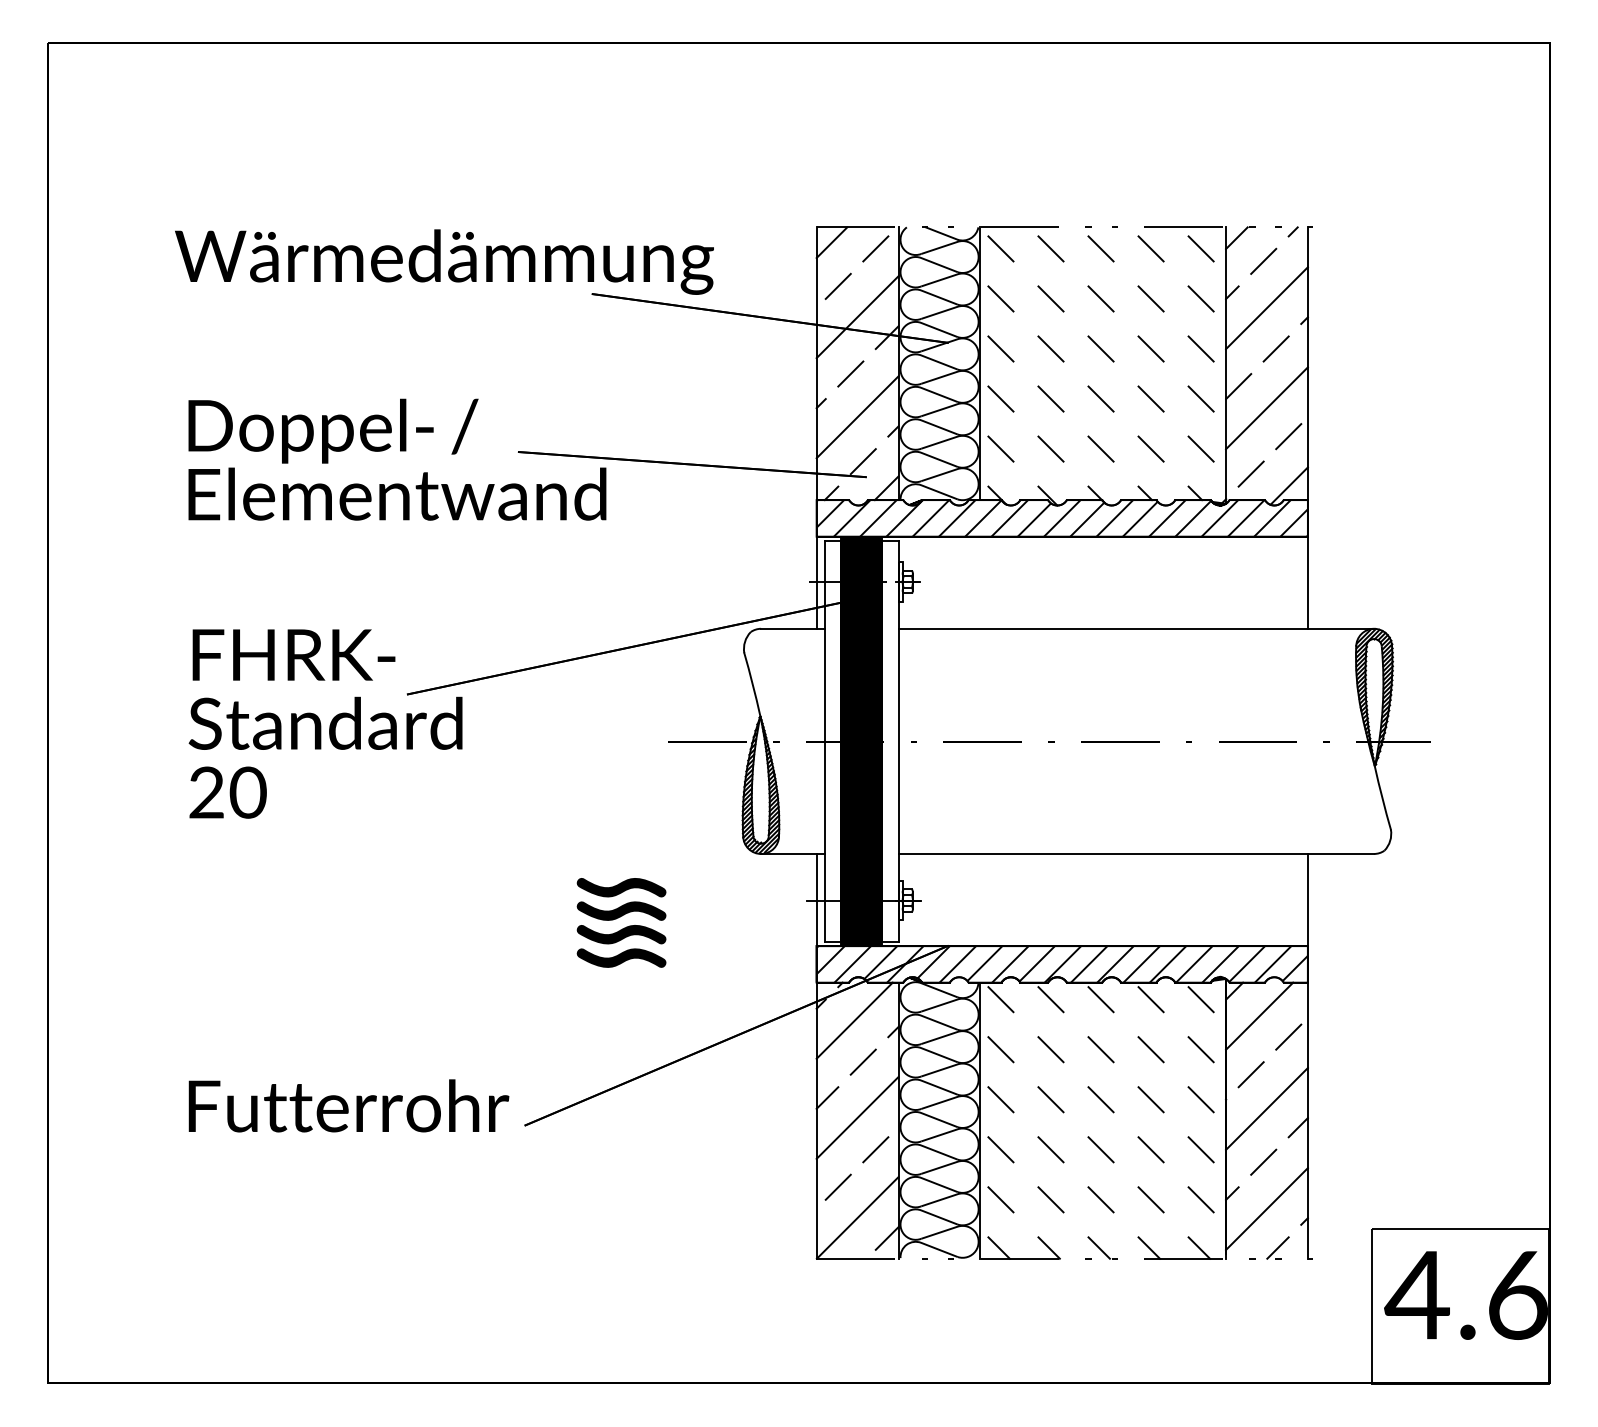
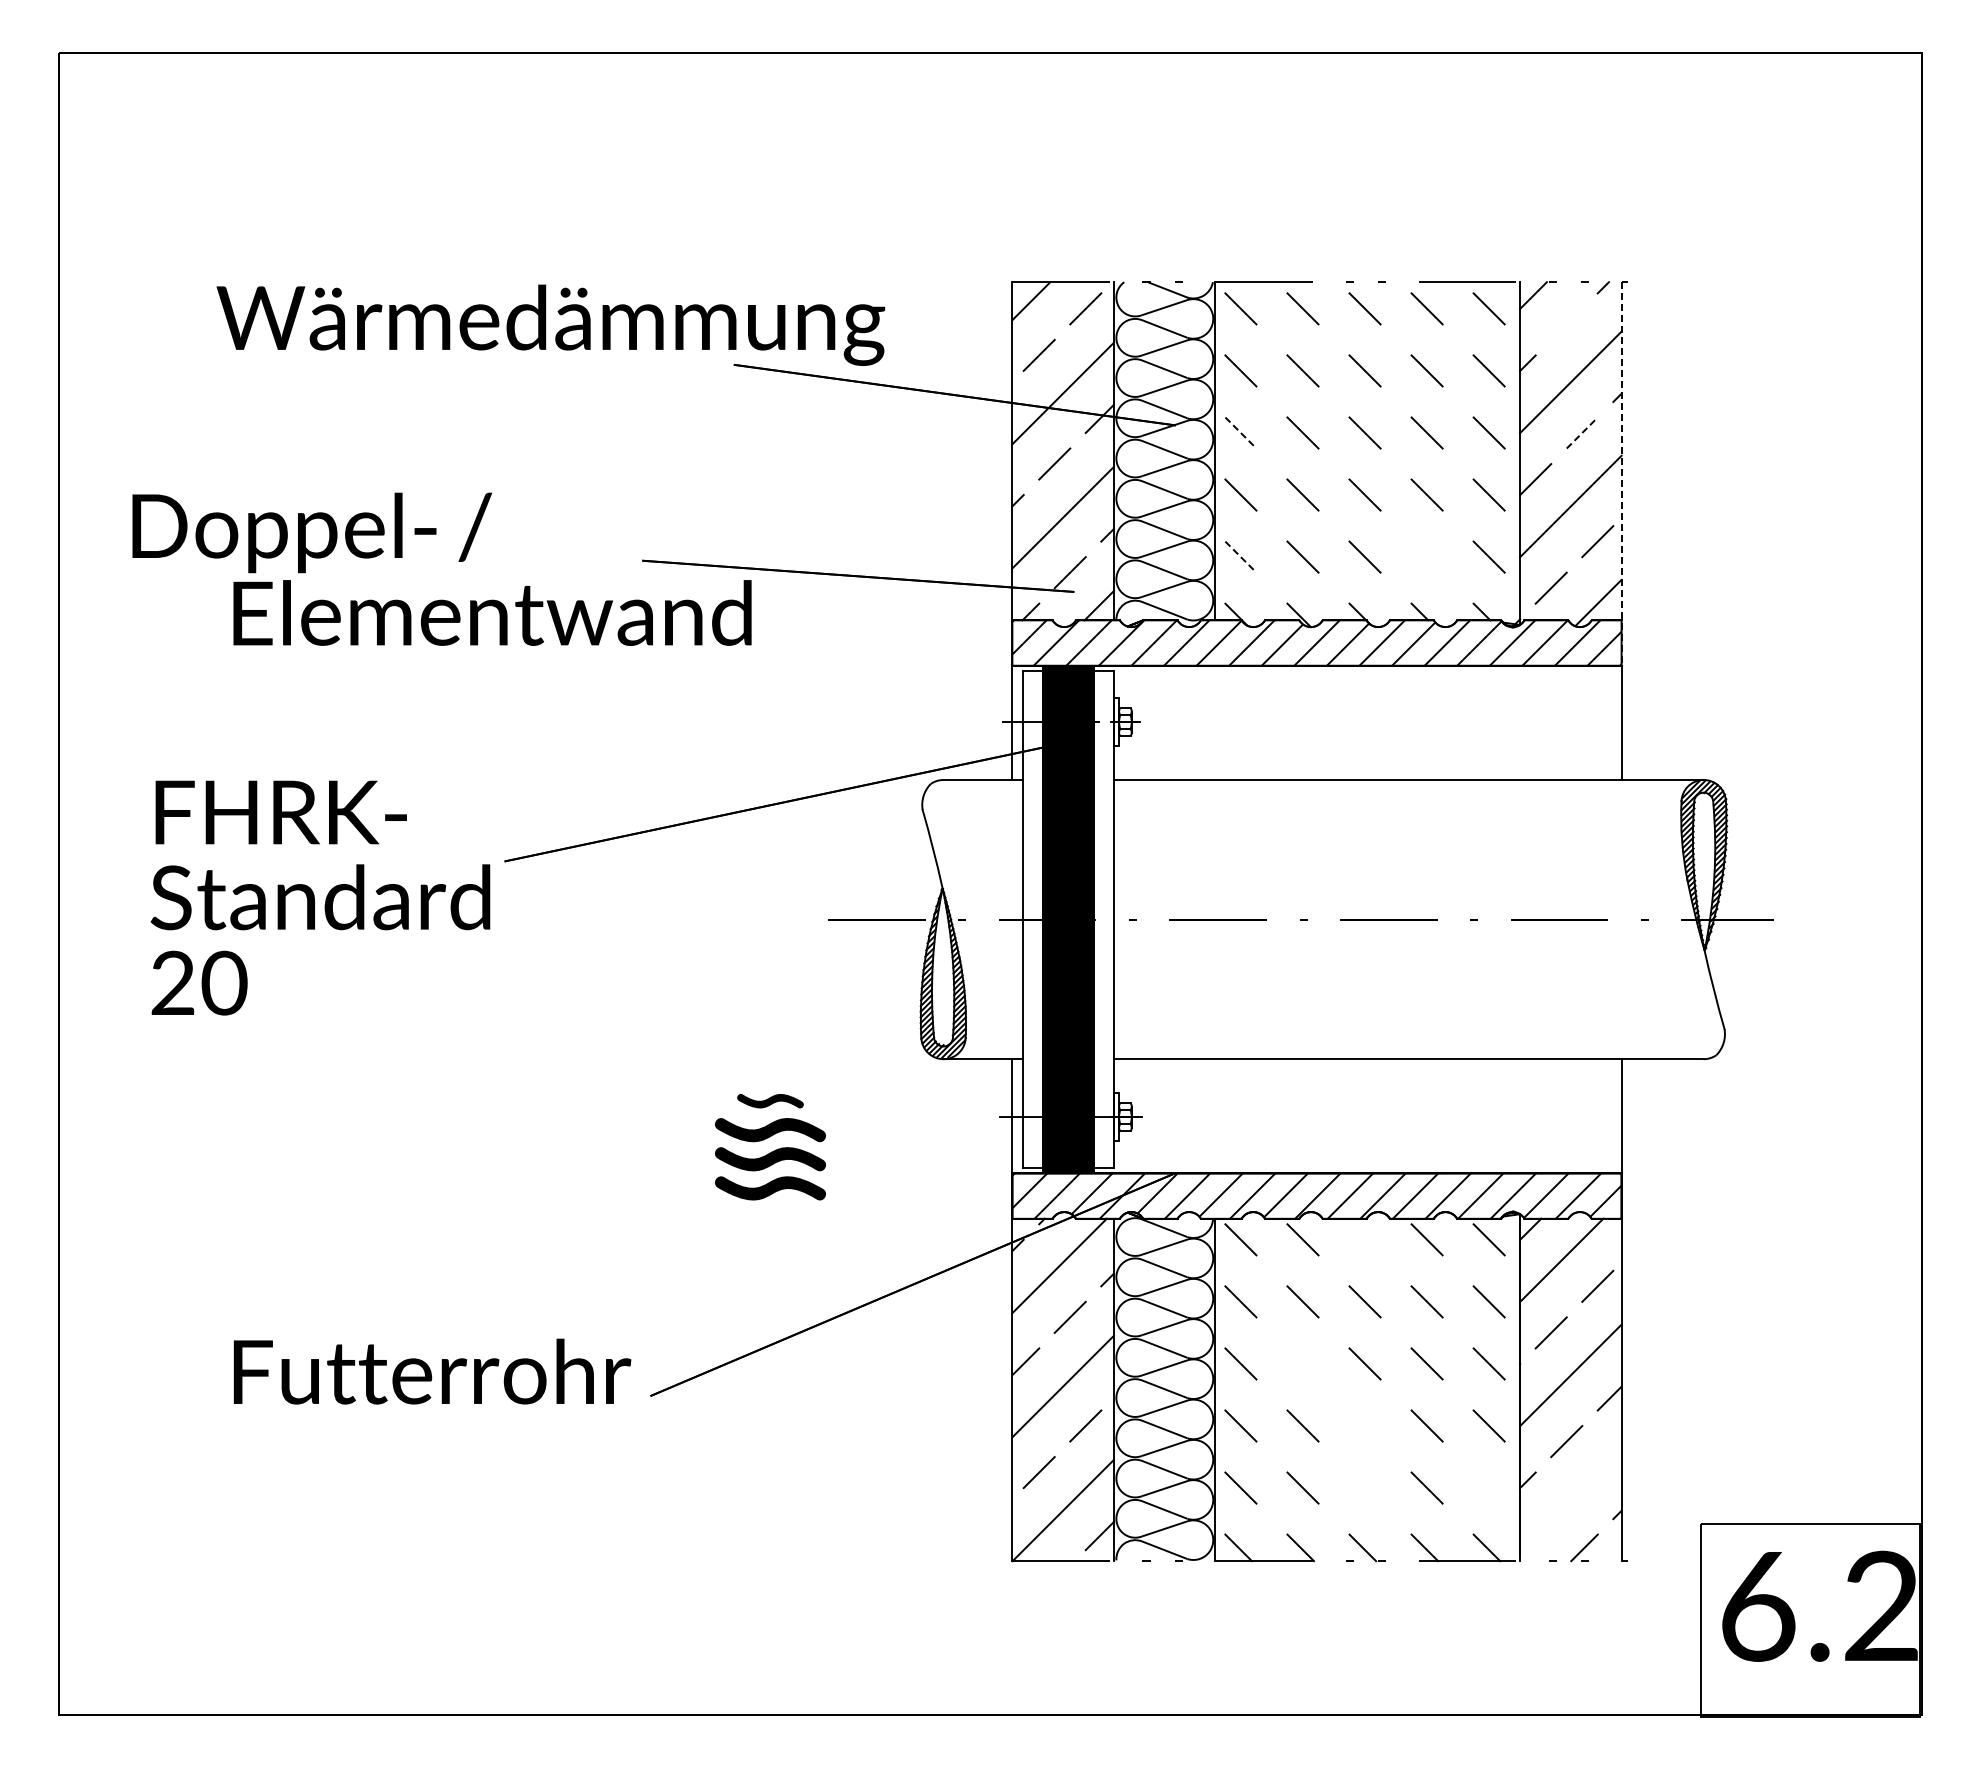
line: (1263, 260) -> (1566, 323), removed
line: (1000, 349) -> (1240, 433), solid -> dashed
line: (1276, 349) -> (1582, 433), solid -> dashed
line: (1307, 381) -> (1621, 473), solid -> dashed
text: (333, 430) -> (312, 532), moved
line: (1150, 448) -> (1426, 556), removed
line: (1000, 449) -> (1240, 557), solid -> dashed
text: (325, 723) -> (320, 897), moved
part: (621, 888) -> (770, 1101), size x0.6
line: (1100, 999) -> (1364, 1239), removed
line: (1050, 1099) -> (1302, 1363), removed
line: (1100, 1149) -> (1364, 1425), removed
line: (1100, 1199) -> (1364, 1487), removed
line: (1200, 1199) -> (1488, 1487), removed
line: (1266, 1209) -> (1570, 1499), removed
text: (1465, 1294) -> (1817, 1605), 4.6 -> 6.2

